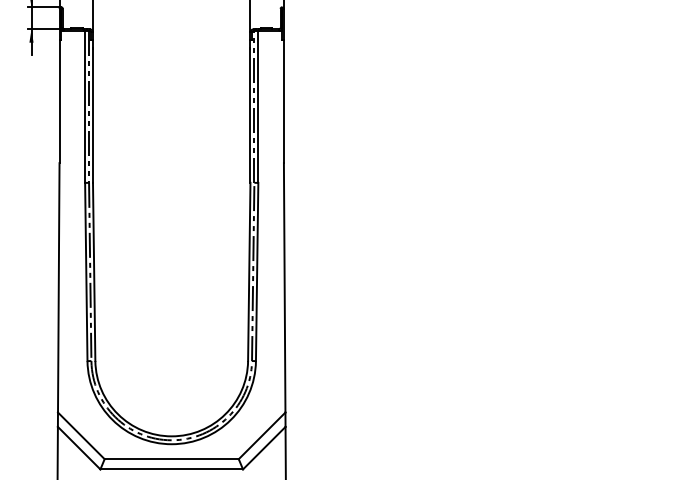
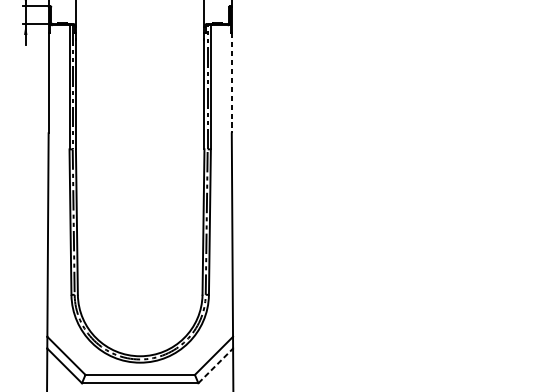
line: (283, 101) -> (231, 82), solid -> dashed
line: (264, 447) -> (215, 365), solid -> dashed

